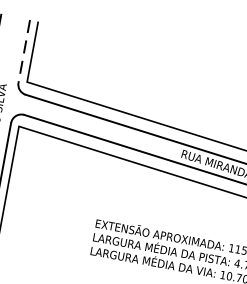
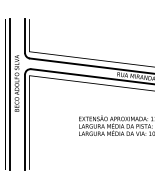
line: (24, 52) -> (25, 36), dashed -> solid

